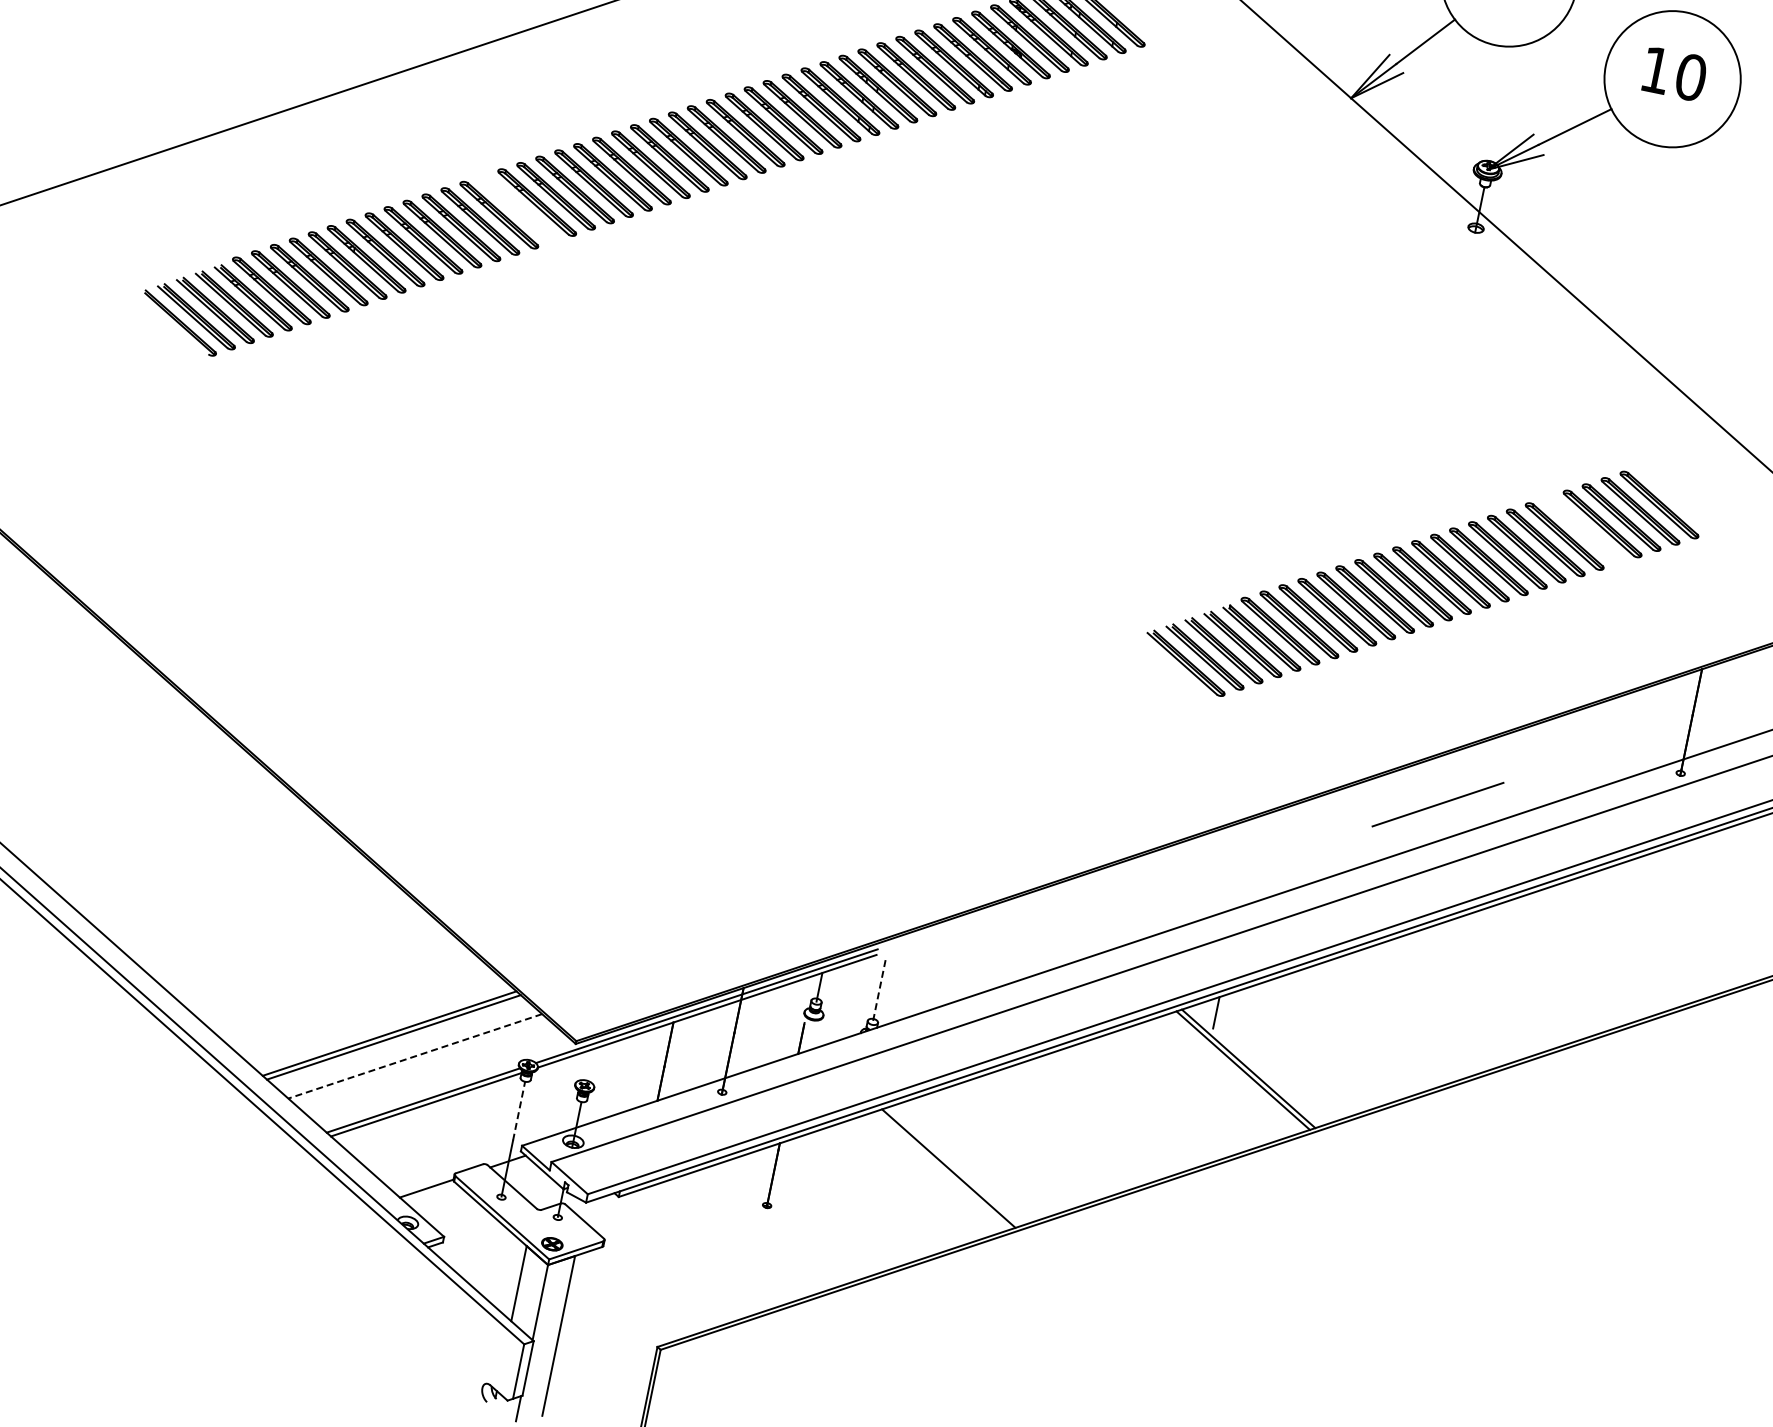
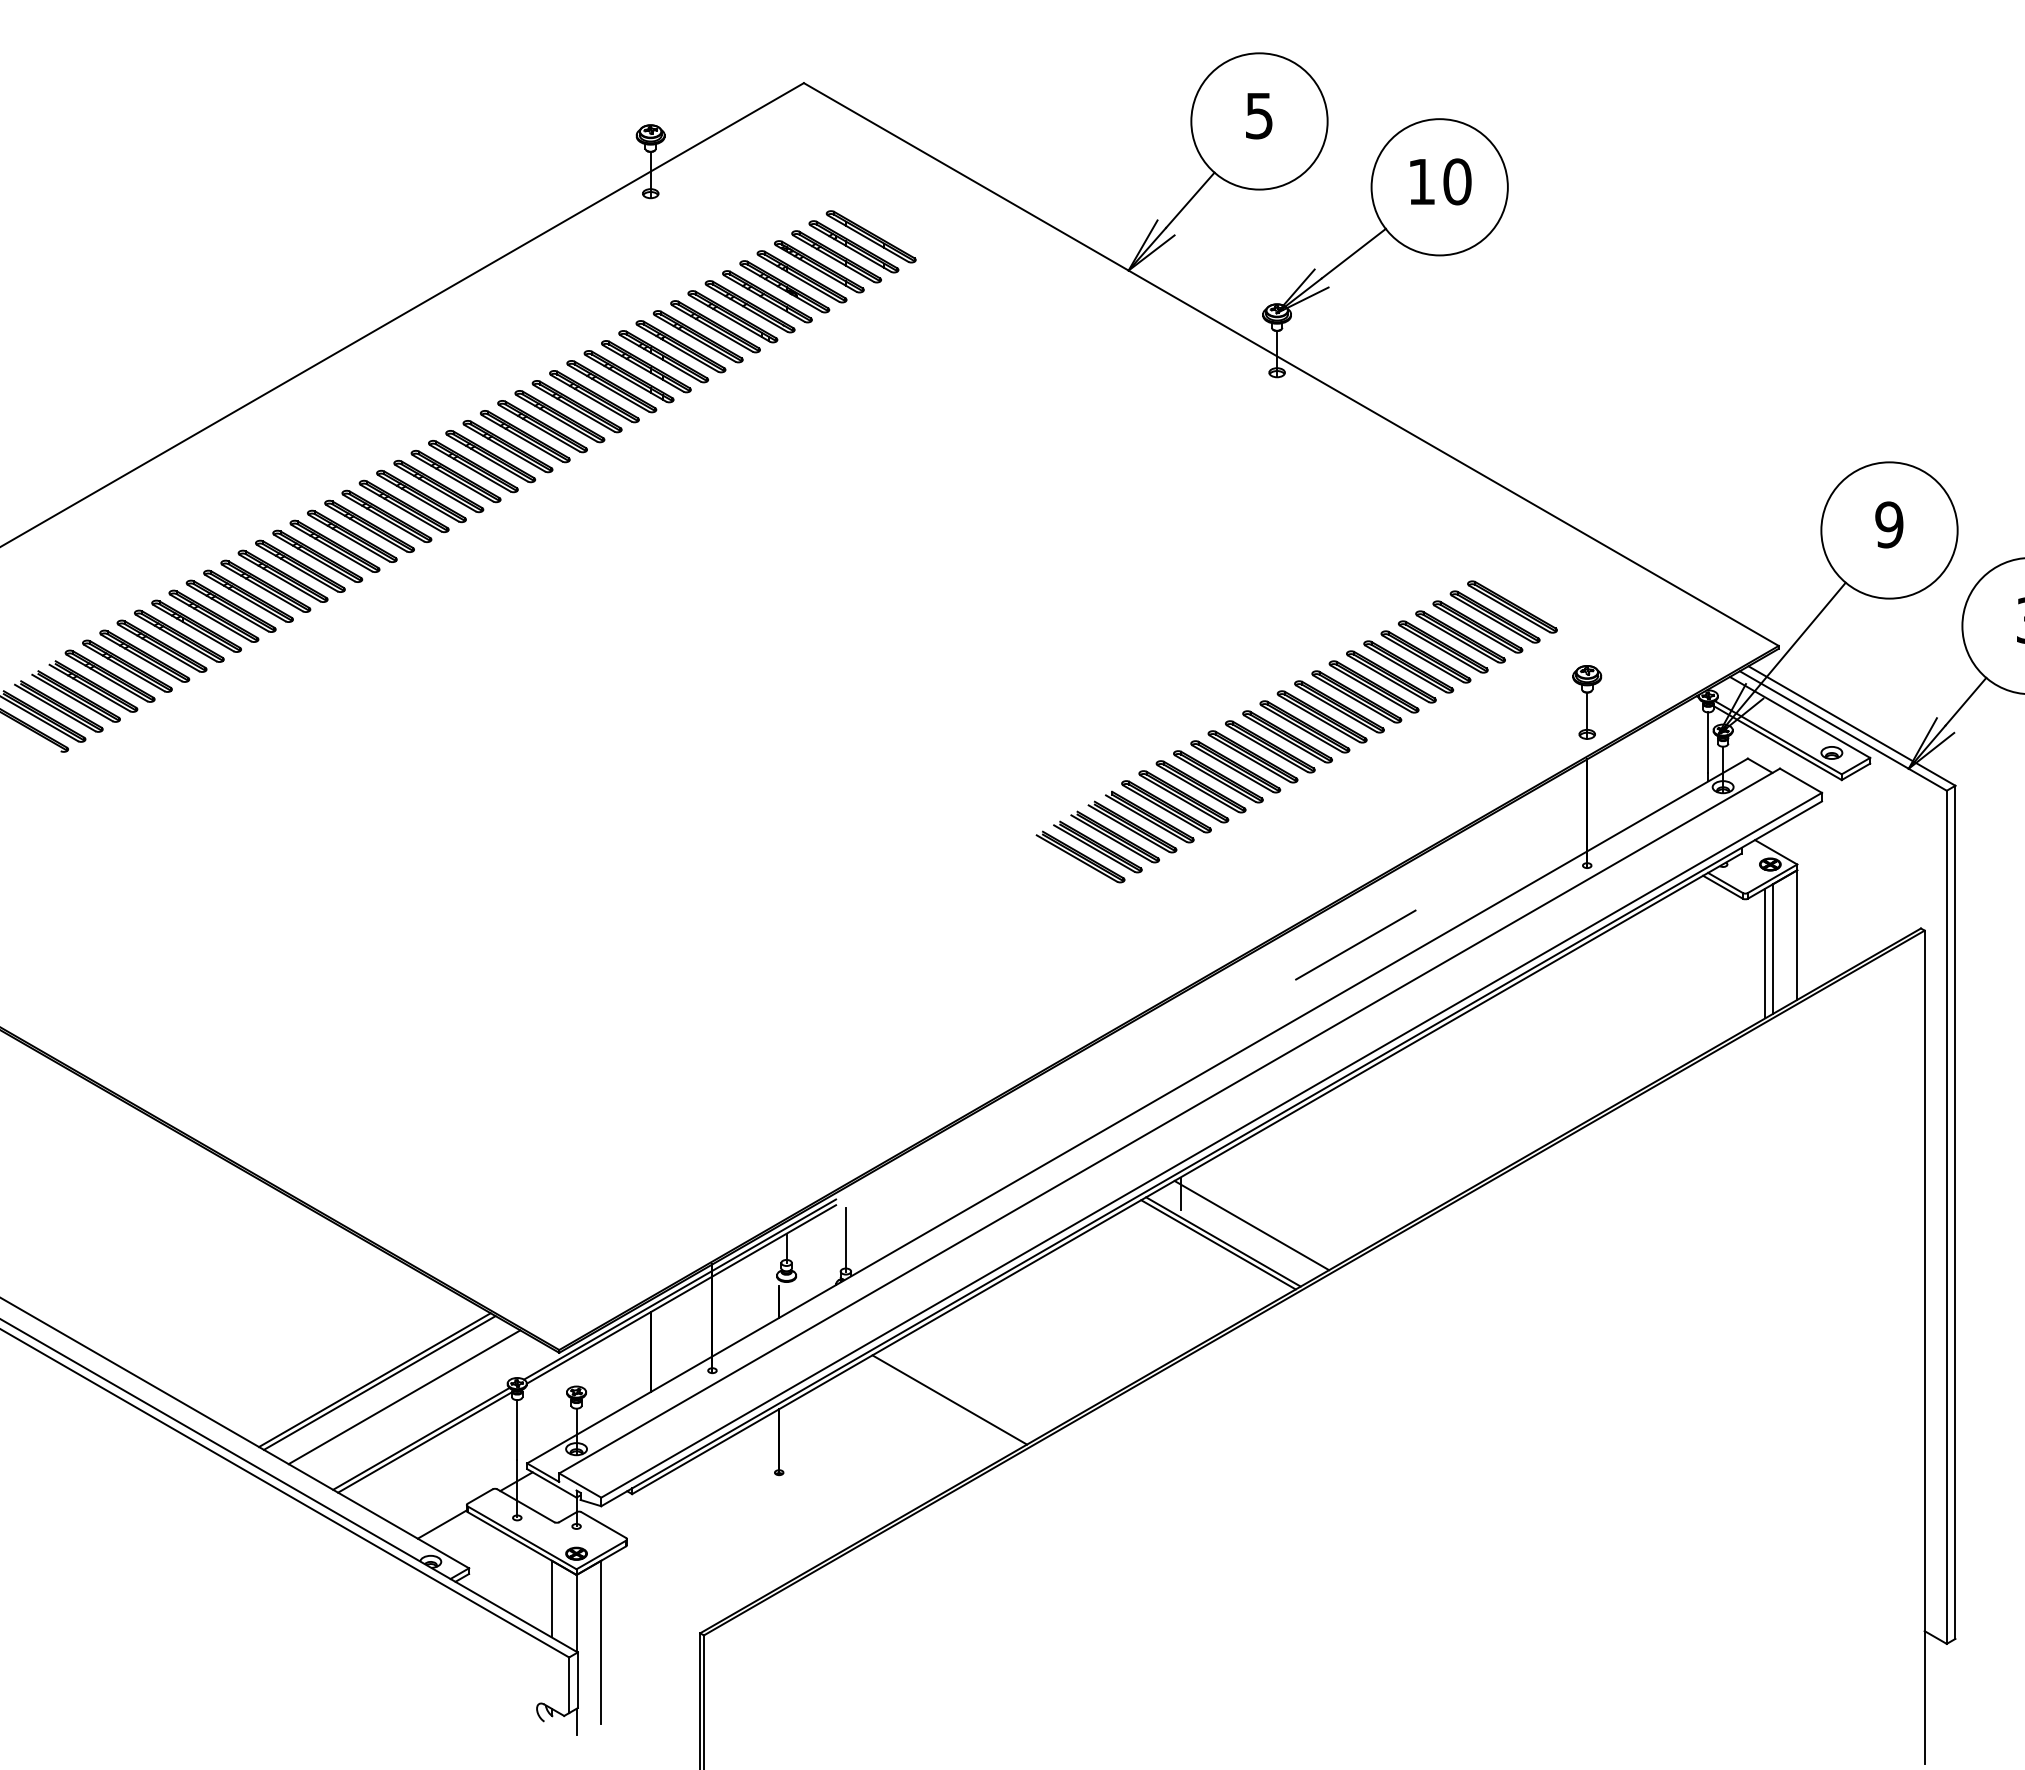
part: (517, 207) -> (334, 545), added
part: (1583, 529) -> (1443, 646), added
part: (1713, 613) -> (1587, 702), added
line: (878, 991) -> (845, 1240), dashed -> solid
line: (415, 1056) -> (404, 1397), dashed -> solid
line: (1279, 1058) -> (1251, 1225), added
line: (519, 1110) -> (517, 1429), dashed -> solid

